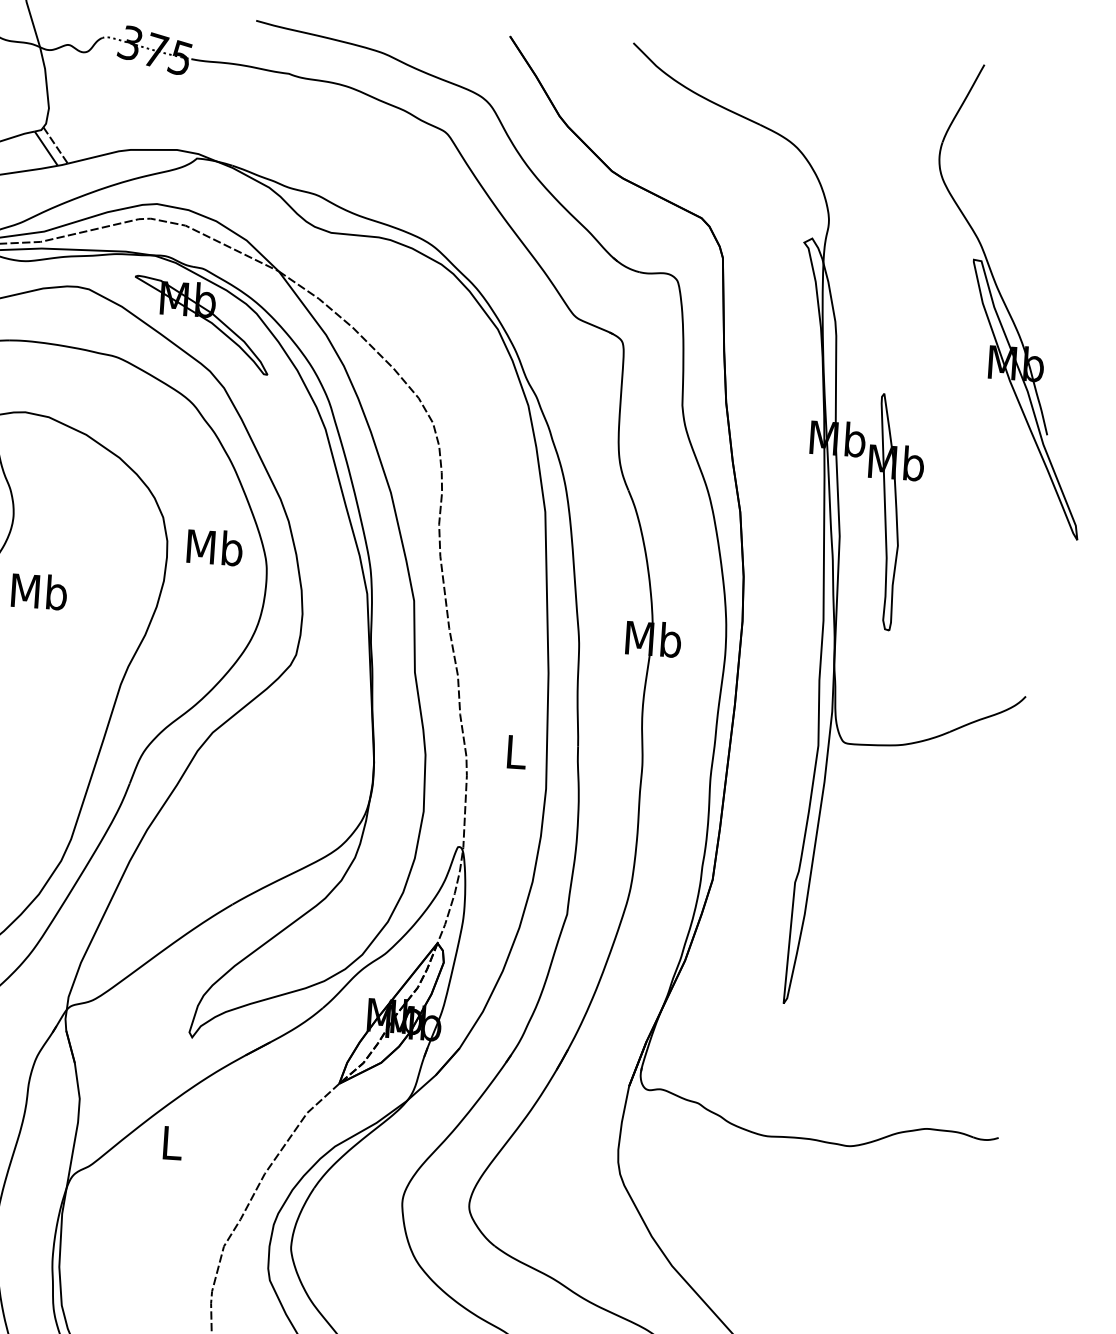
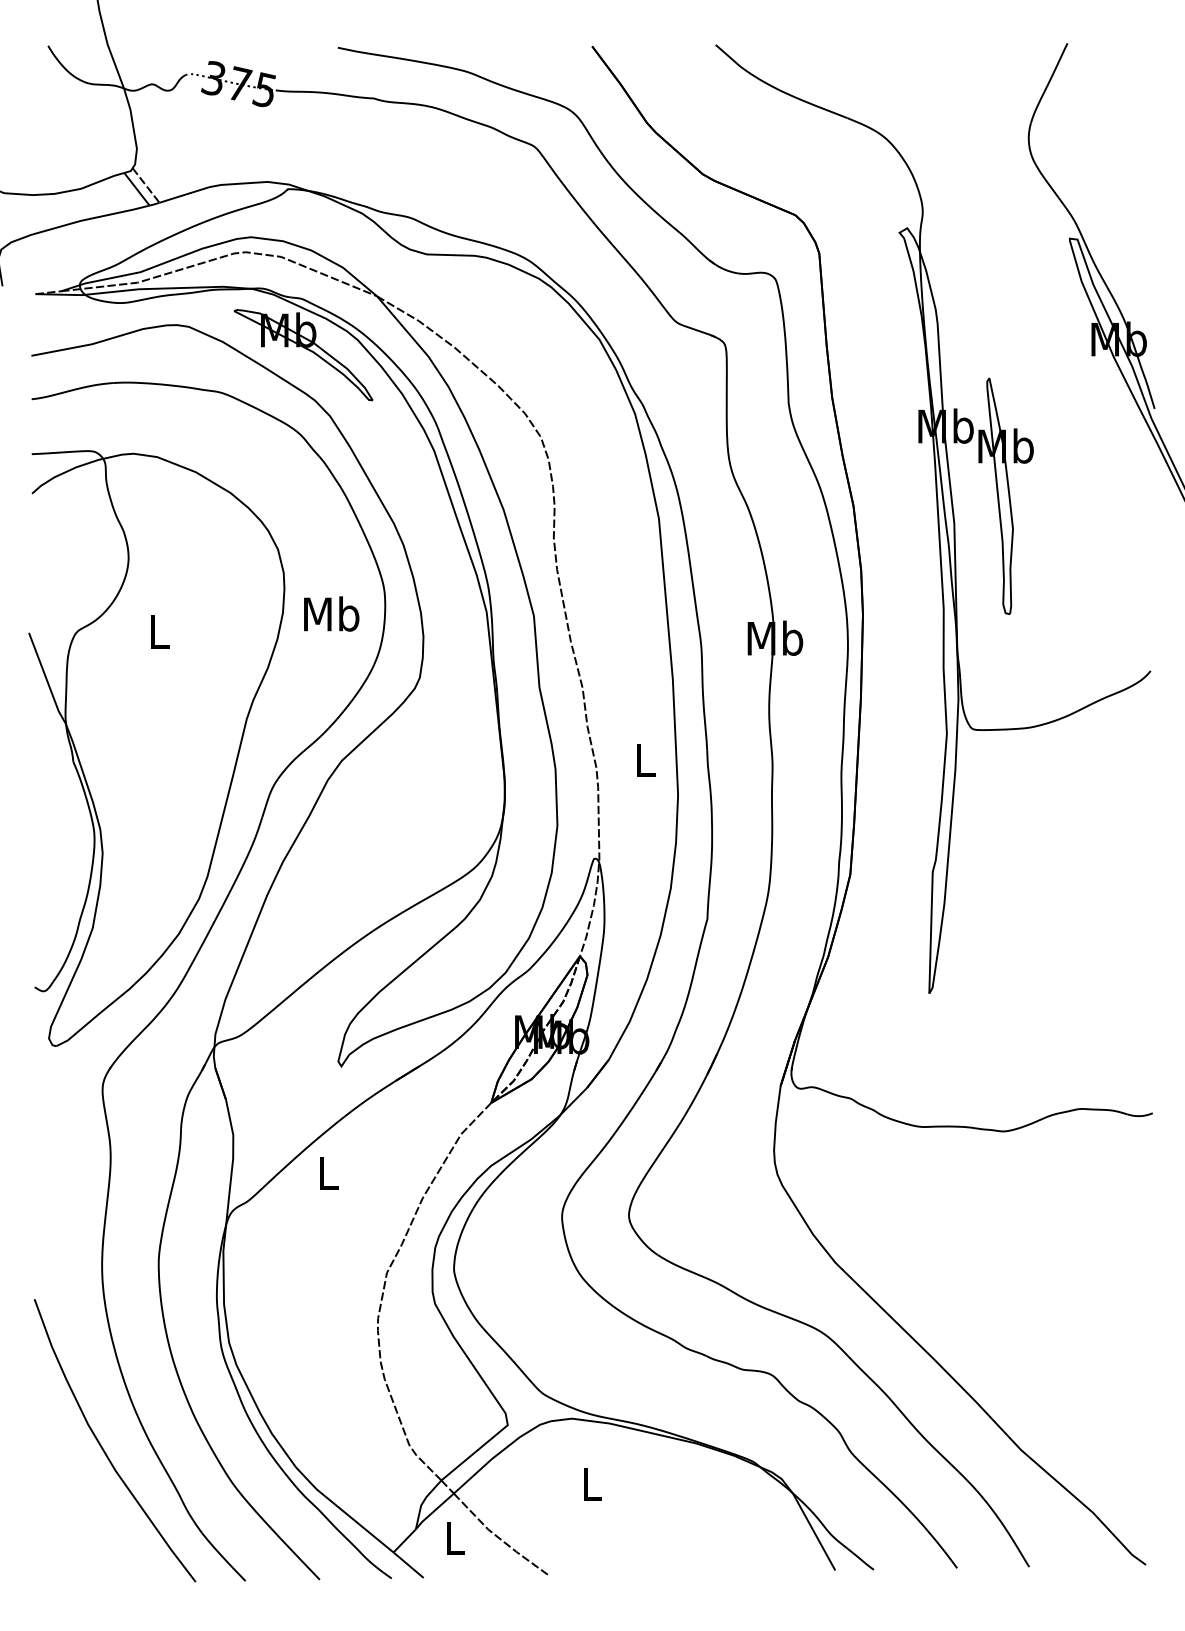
text: (214, 546) -> (331, 613), moved
text: (39, 591) -> (159, 631), Mb -> L

